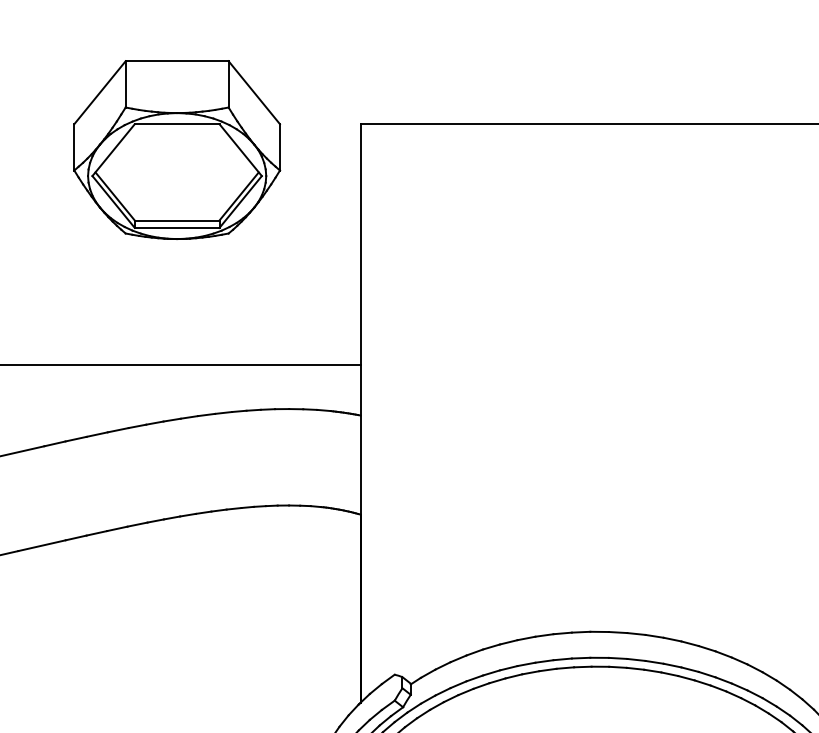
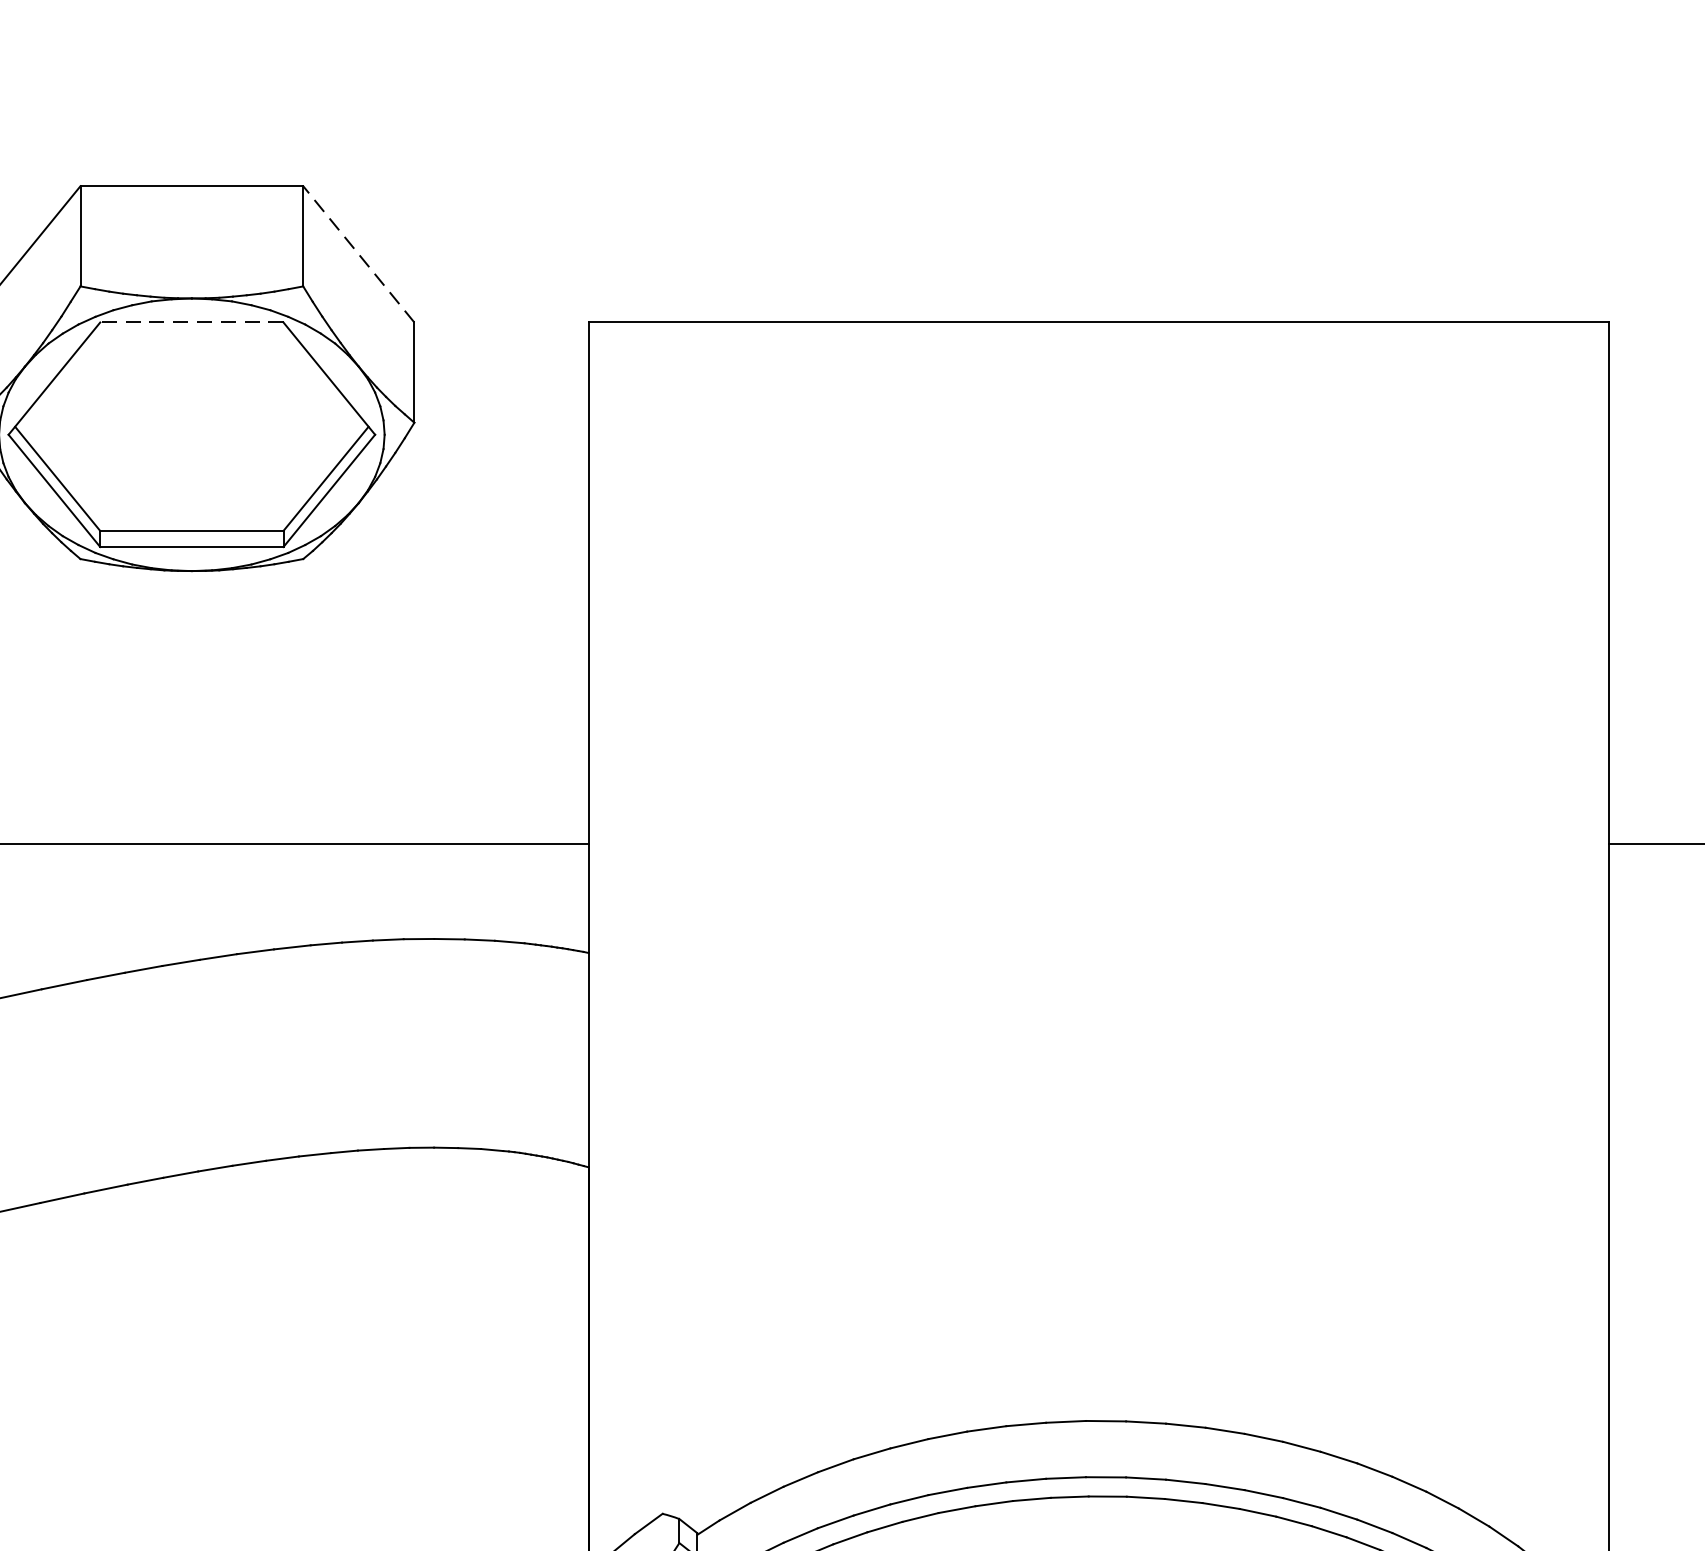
line: (254, 92) -> (359, 253), solid -> dashed
line: (176, 124) -> (190, 323), solid -> dashed

